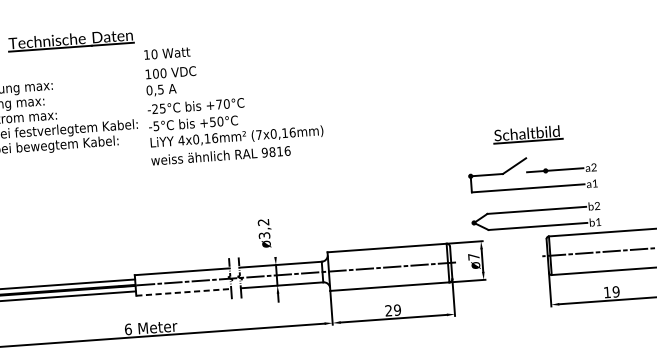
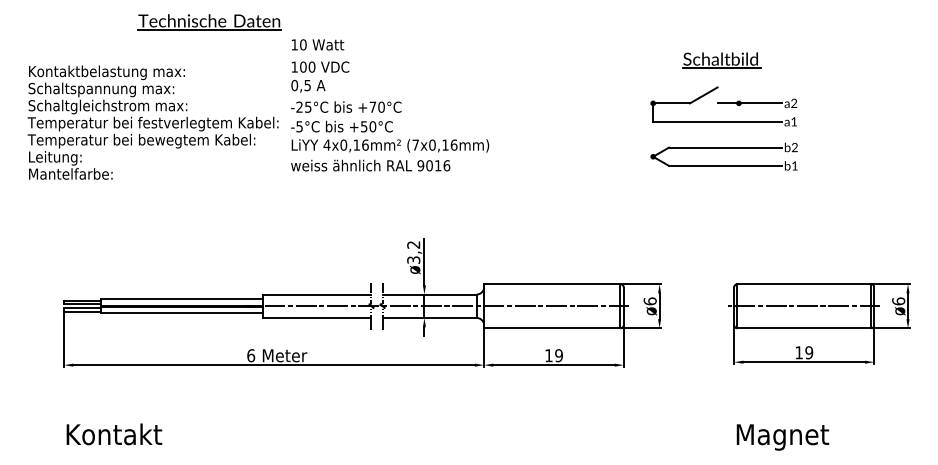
text: (272, 151) -> (429, 165), 9816 -> 9016
part: (532, 171) -> (723, 103), moved
line: (274, 236) -> (424, 261), added
text: (473, 257) -> (649, 301), 7 -> 6
line: (184, 292) -> (317, 318), dashed -> solid
text: (388, 310) -> (548, 355), 29 -> 19

